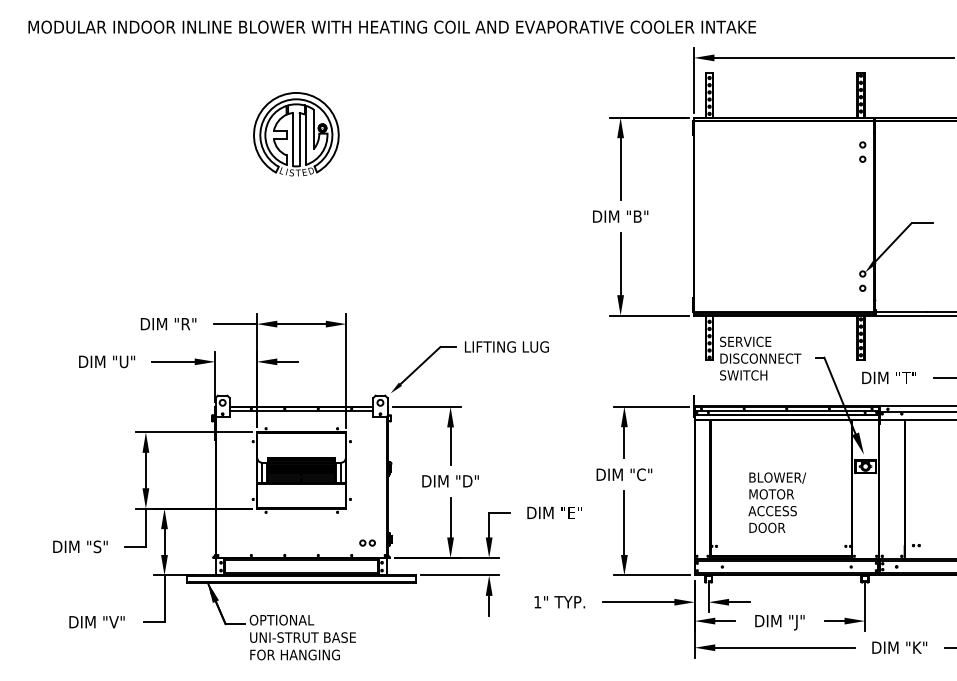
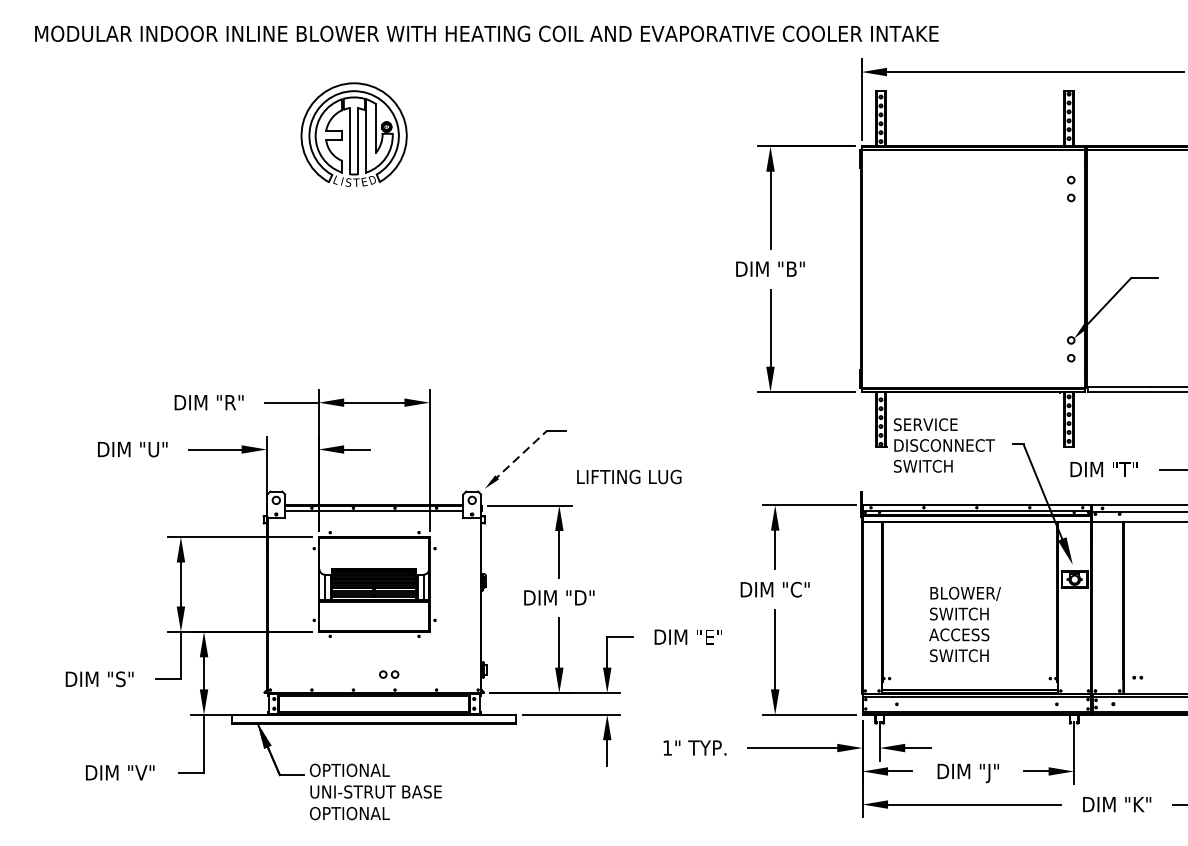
part: (296, 134) -> (354, 134), moved
text: (506, 346) -> (628, 476), moved
line: (418, 367) -> (519, 456), solid -> dashed
text: (772, 494) -> (959, 614), MOTOR -> SWITCH
text: (772, 527) -> (959, 655), DOOR -> SWITCH
part: (367, 542) -> (389, 673), moved
text: (294, 654) -> (365, 812), FOR HANGING -> OPTIONAL

